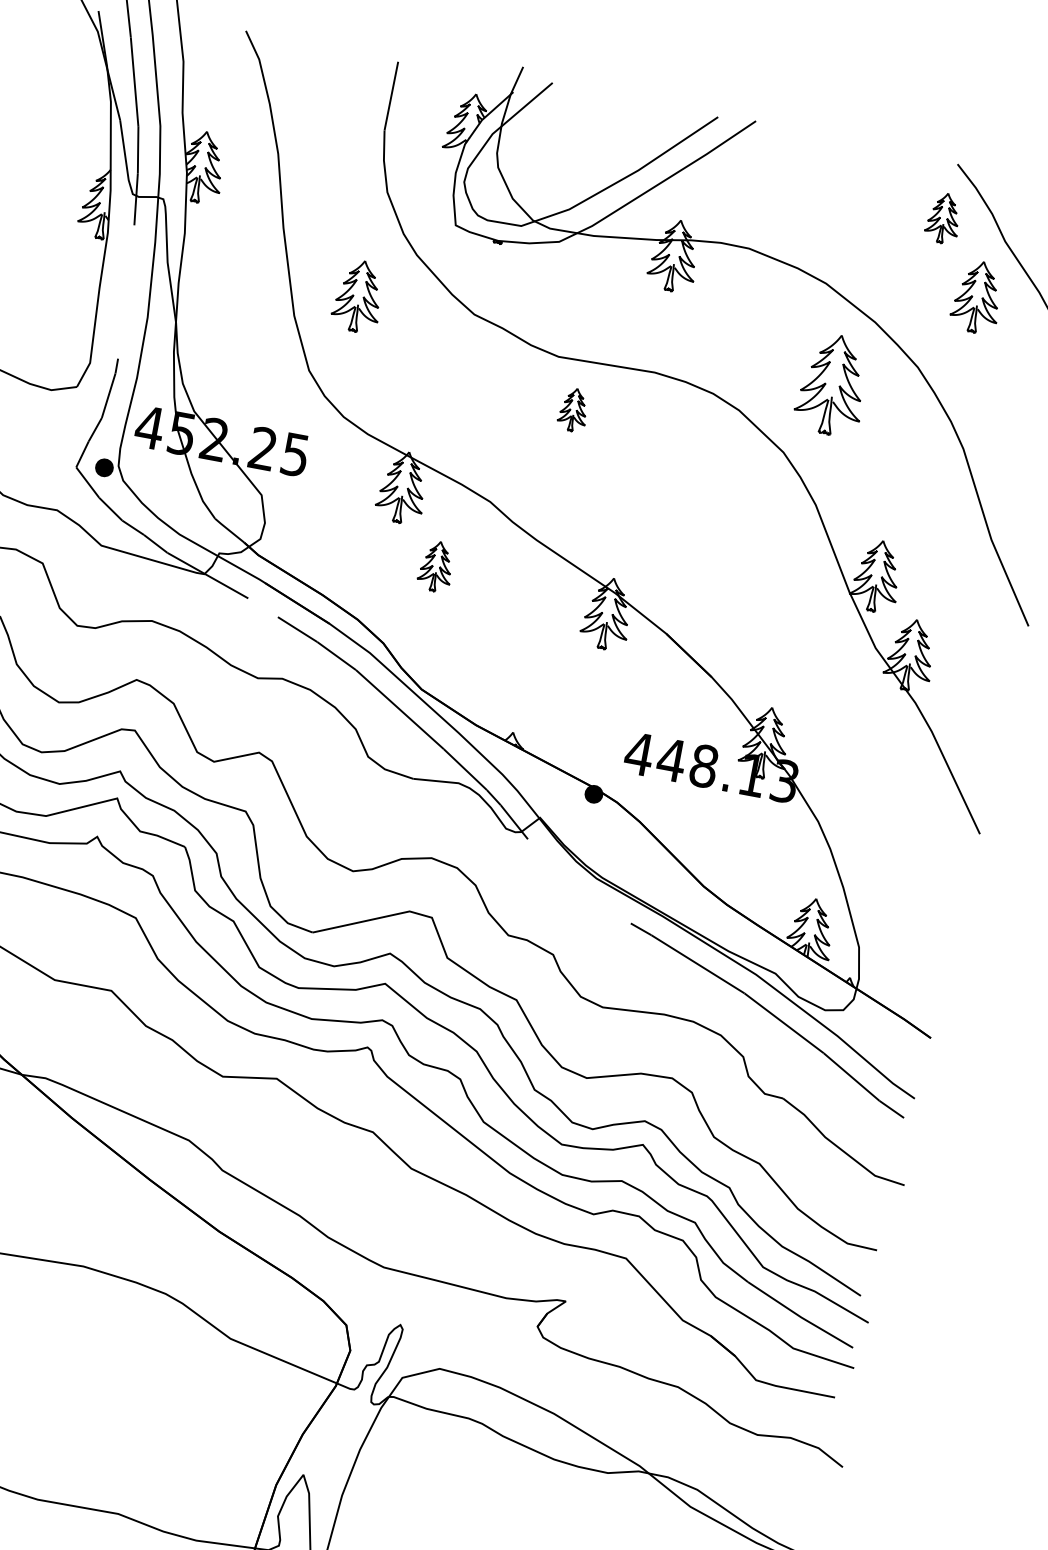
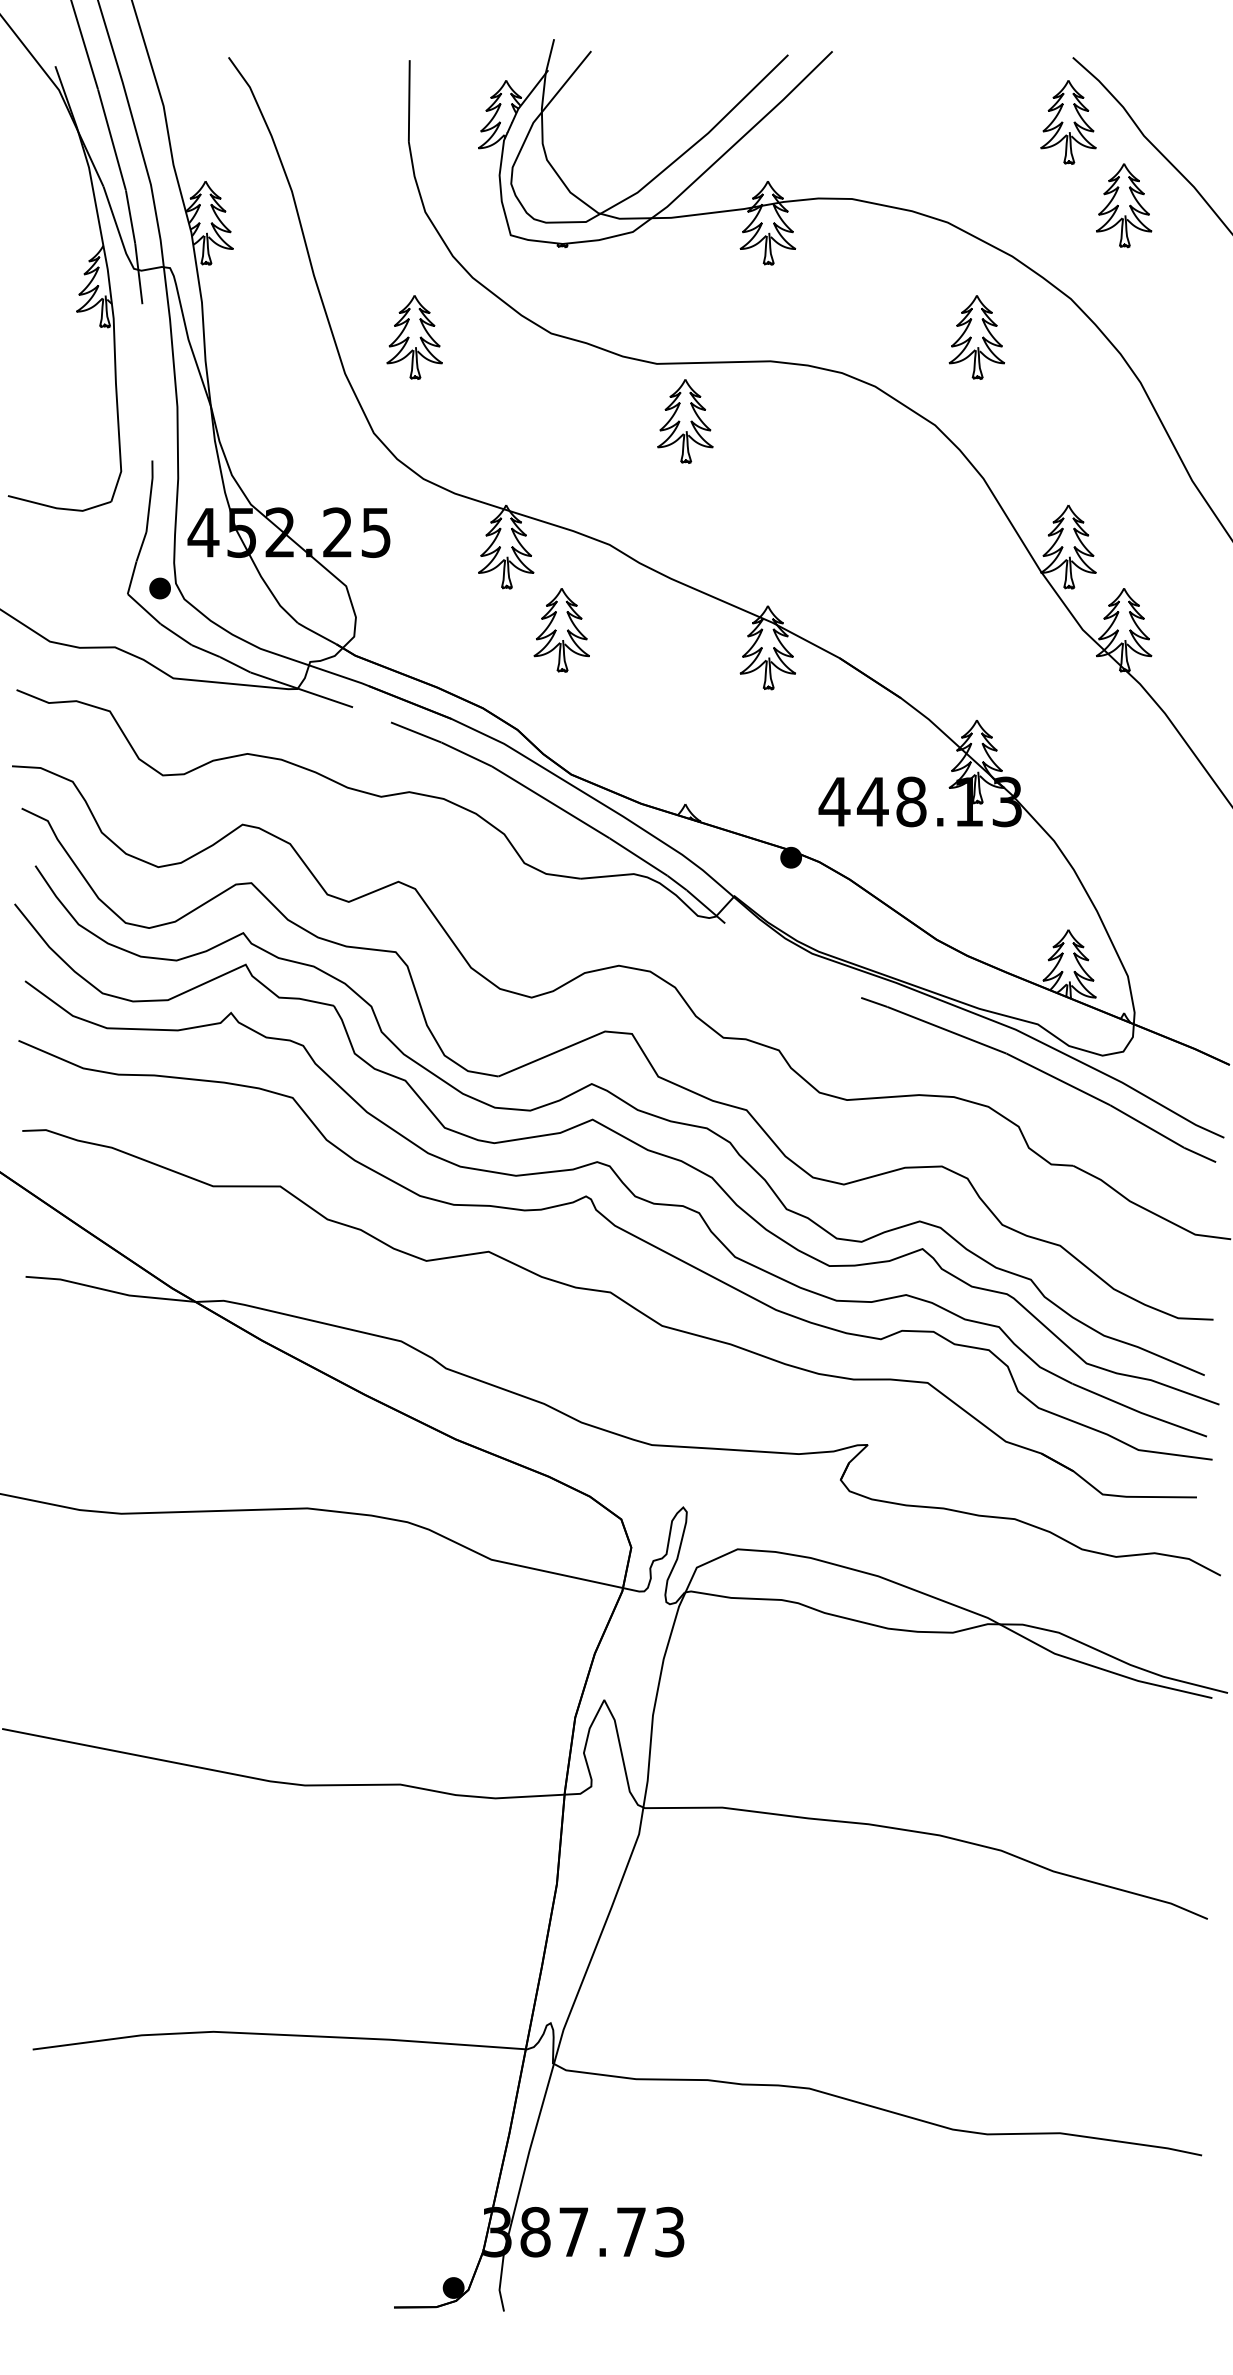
part: (943, 218) -> (1068, 122), size x1.43
part: (832, 384) -> (976, 337), size x0.71
part: (573, 409) -> (685, 421), size x1.67
part: (436, 566) -> (561, 630), size x1.43

